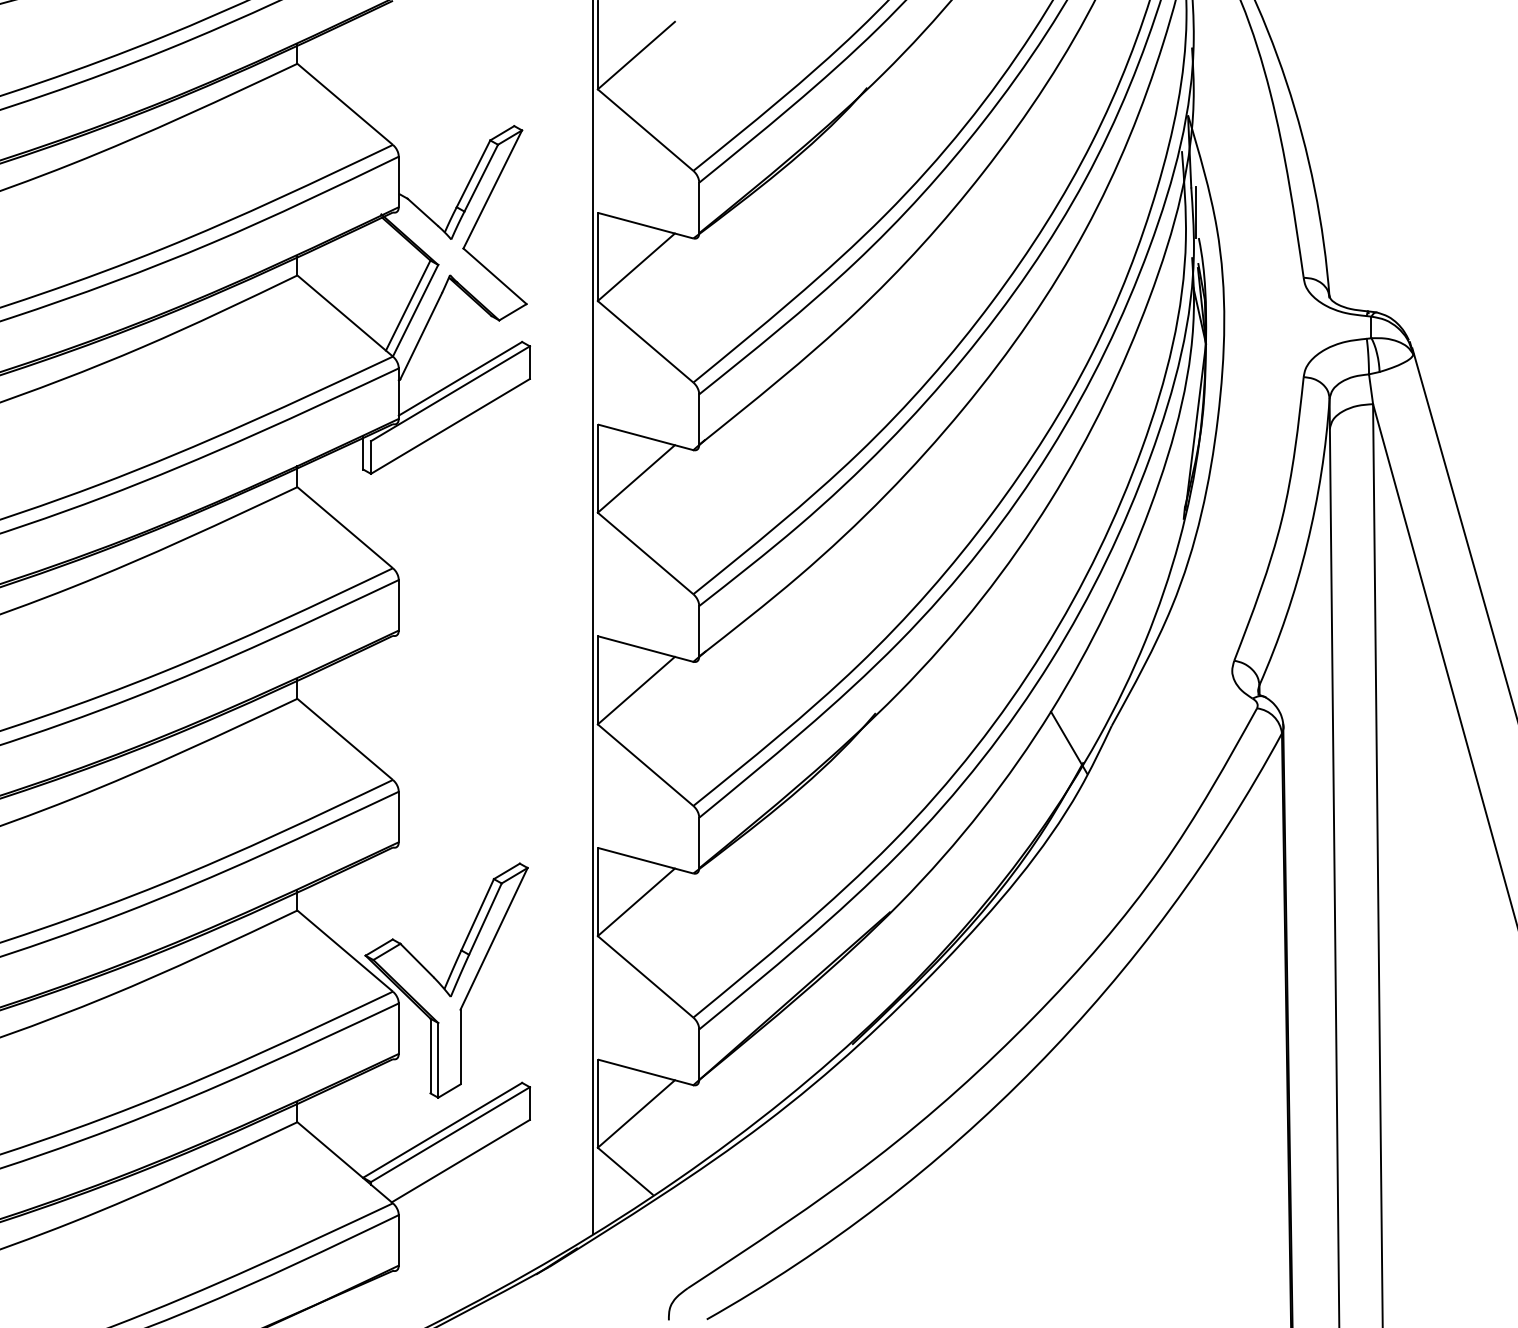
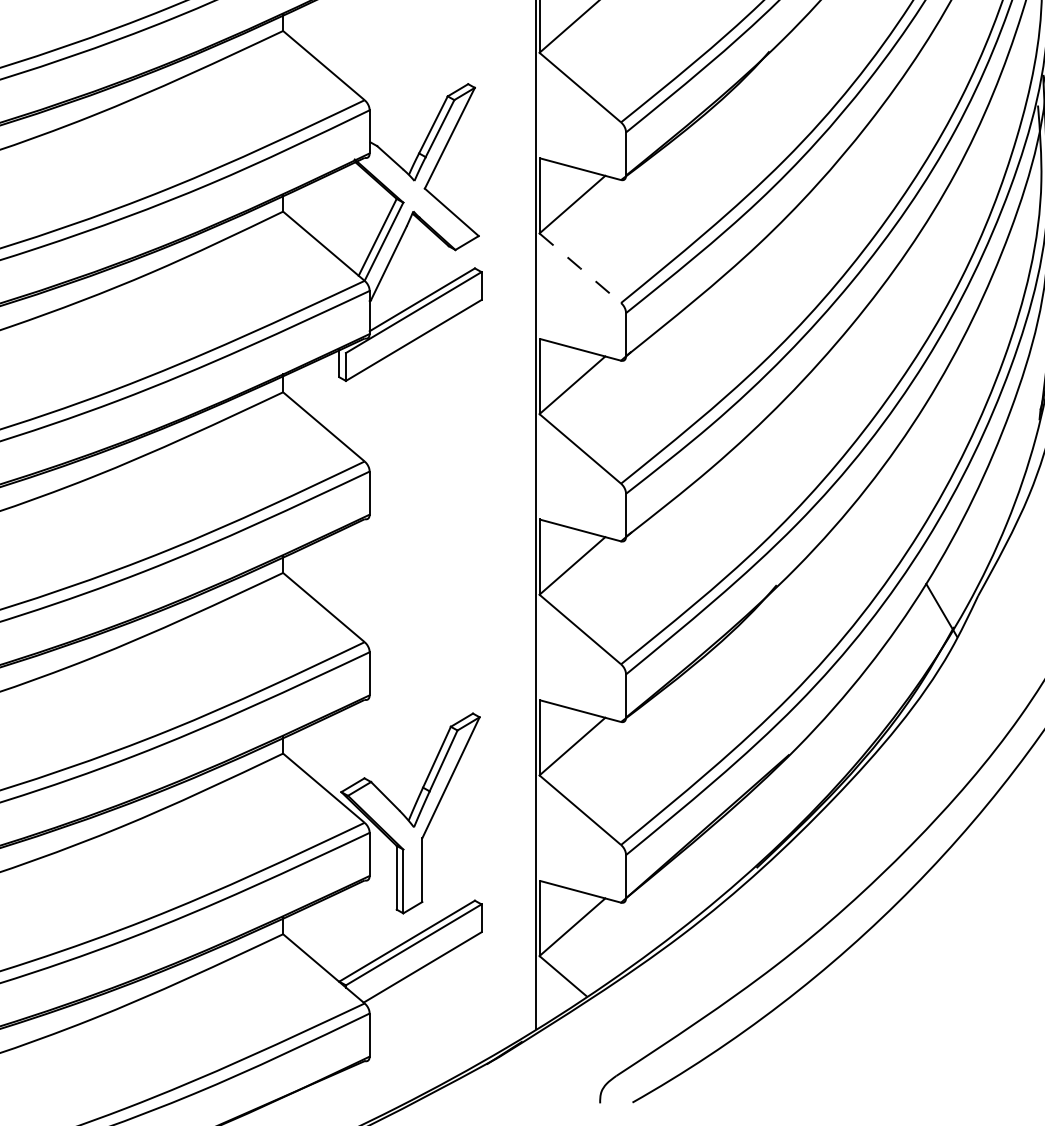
line: (645, 341) -> (580, 267), solid -> dashed

